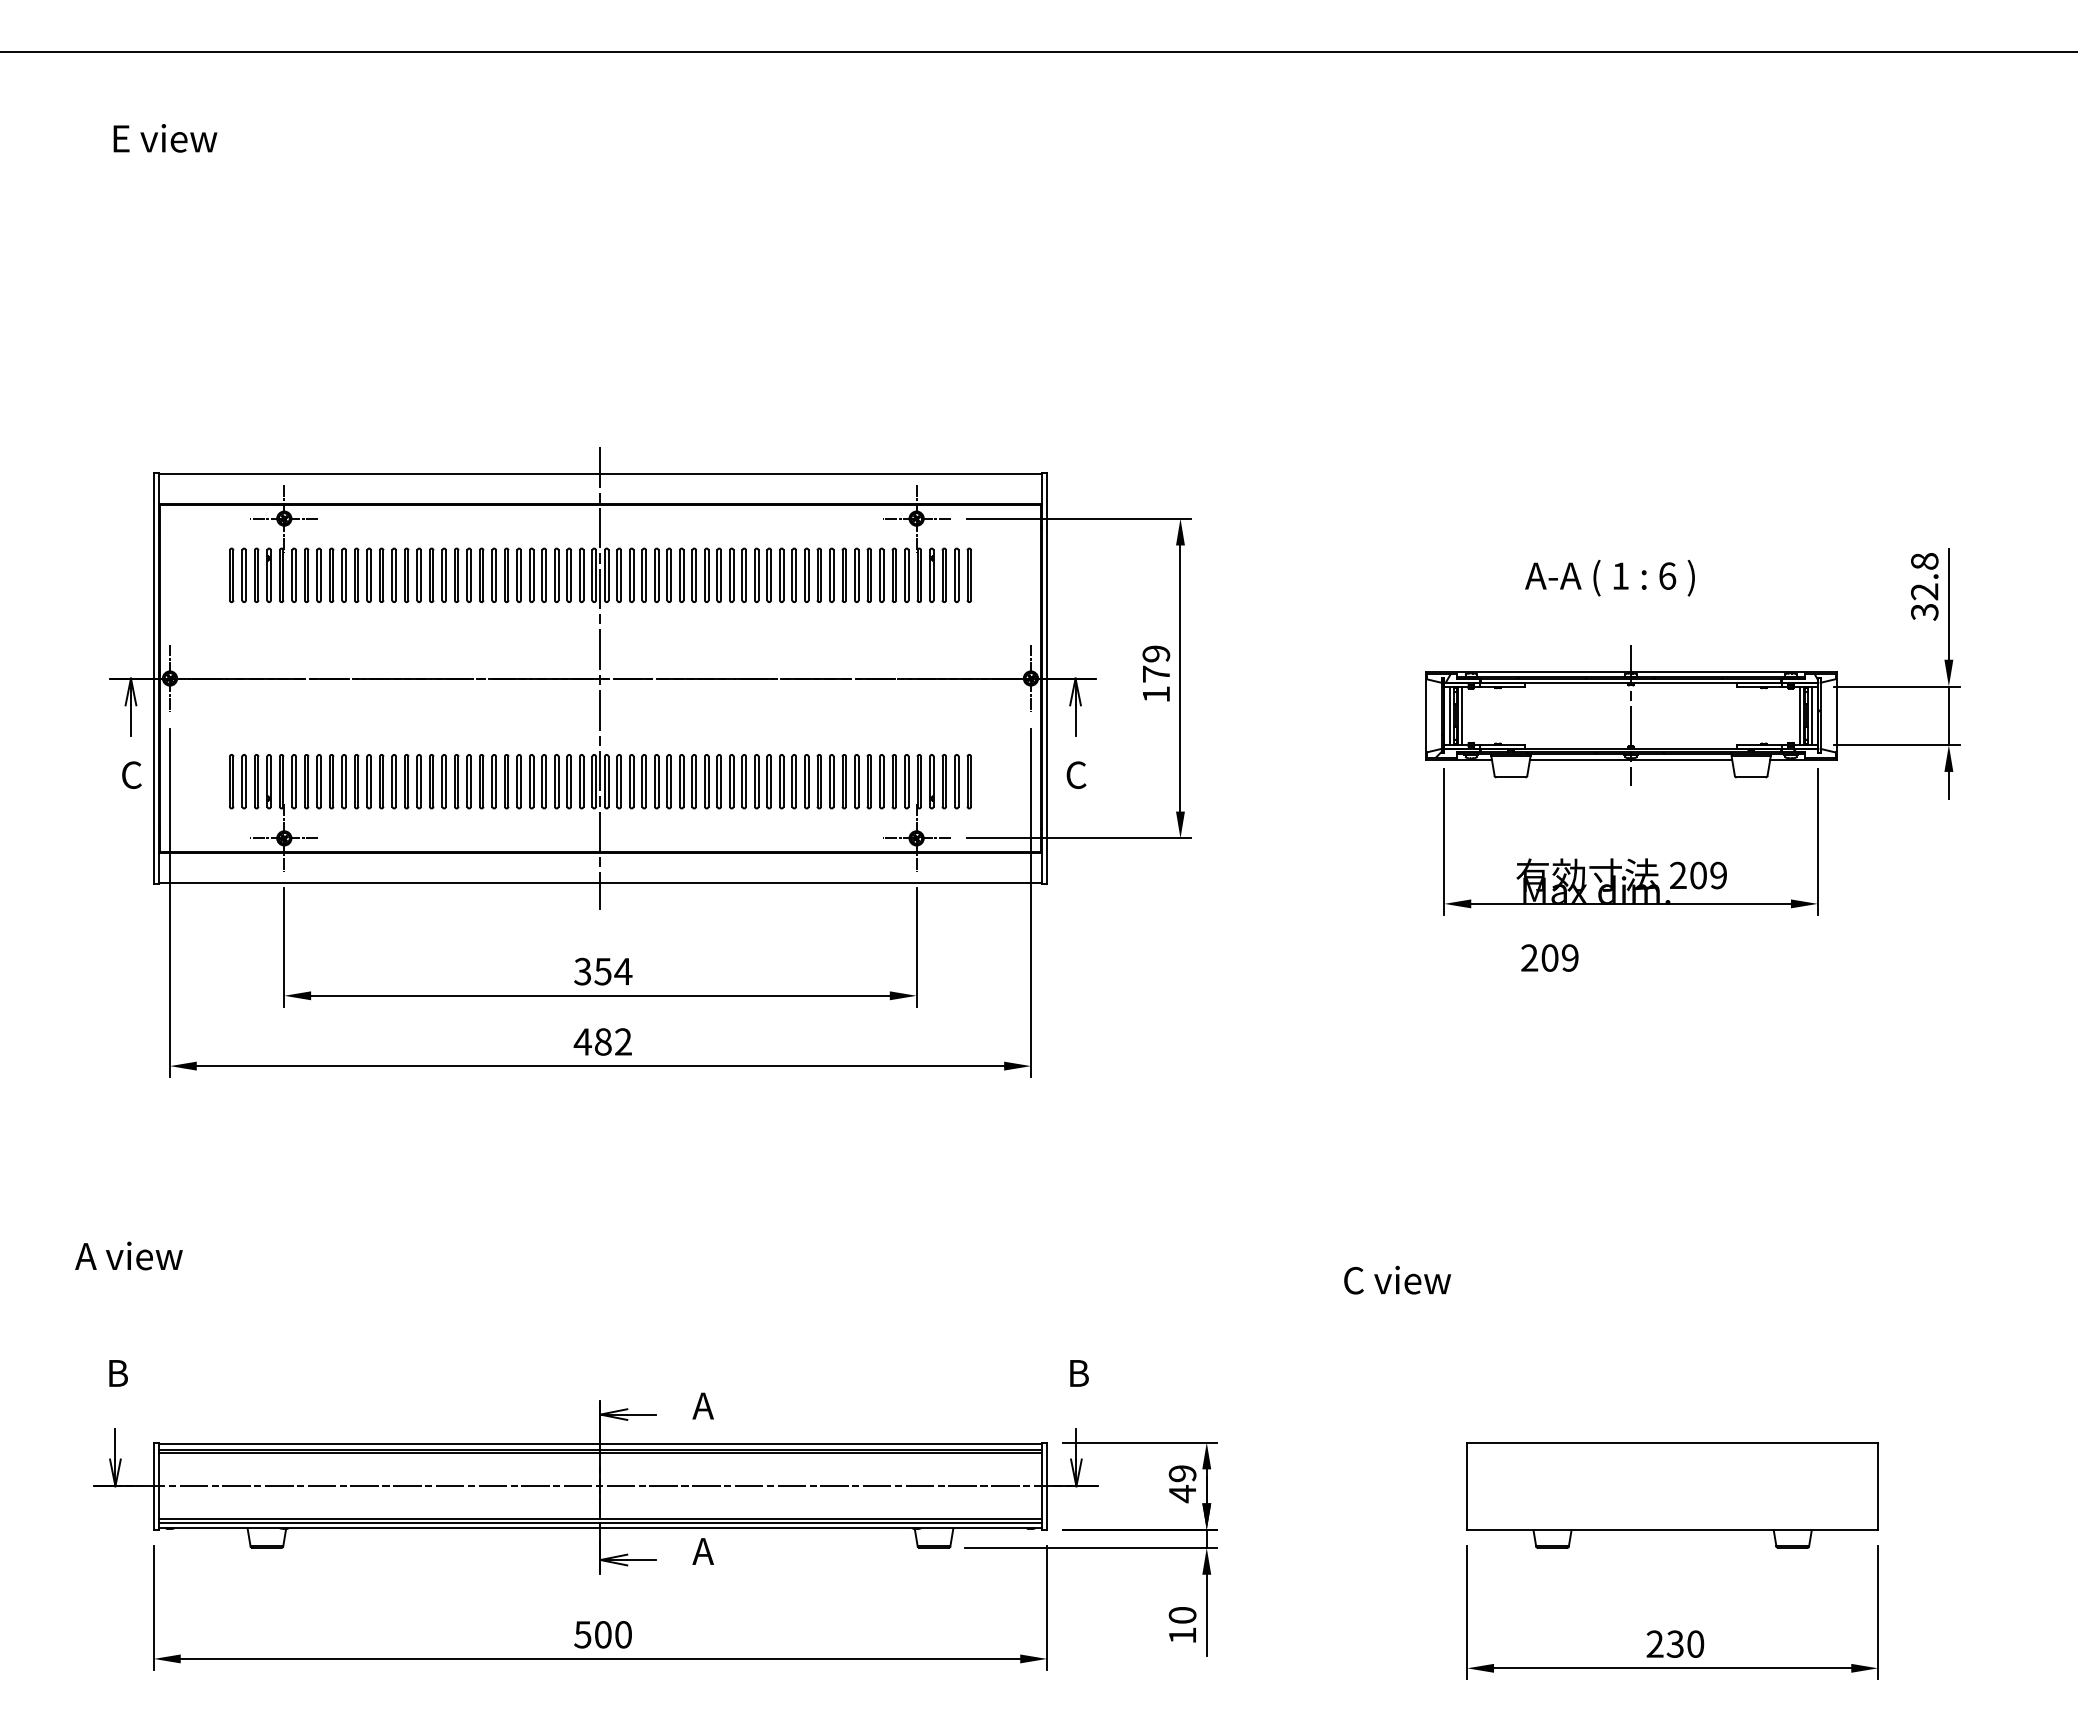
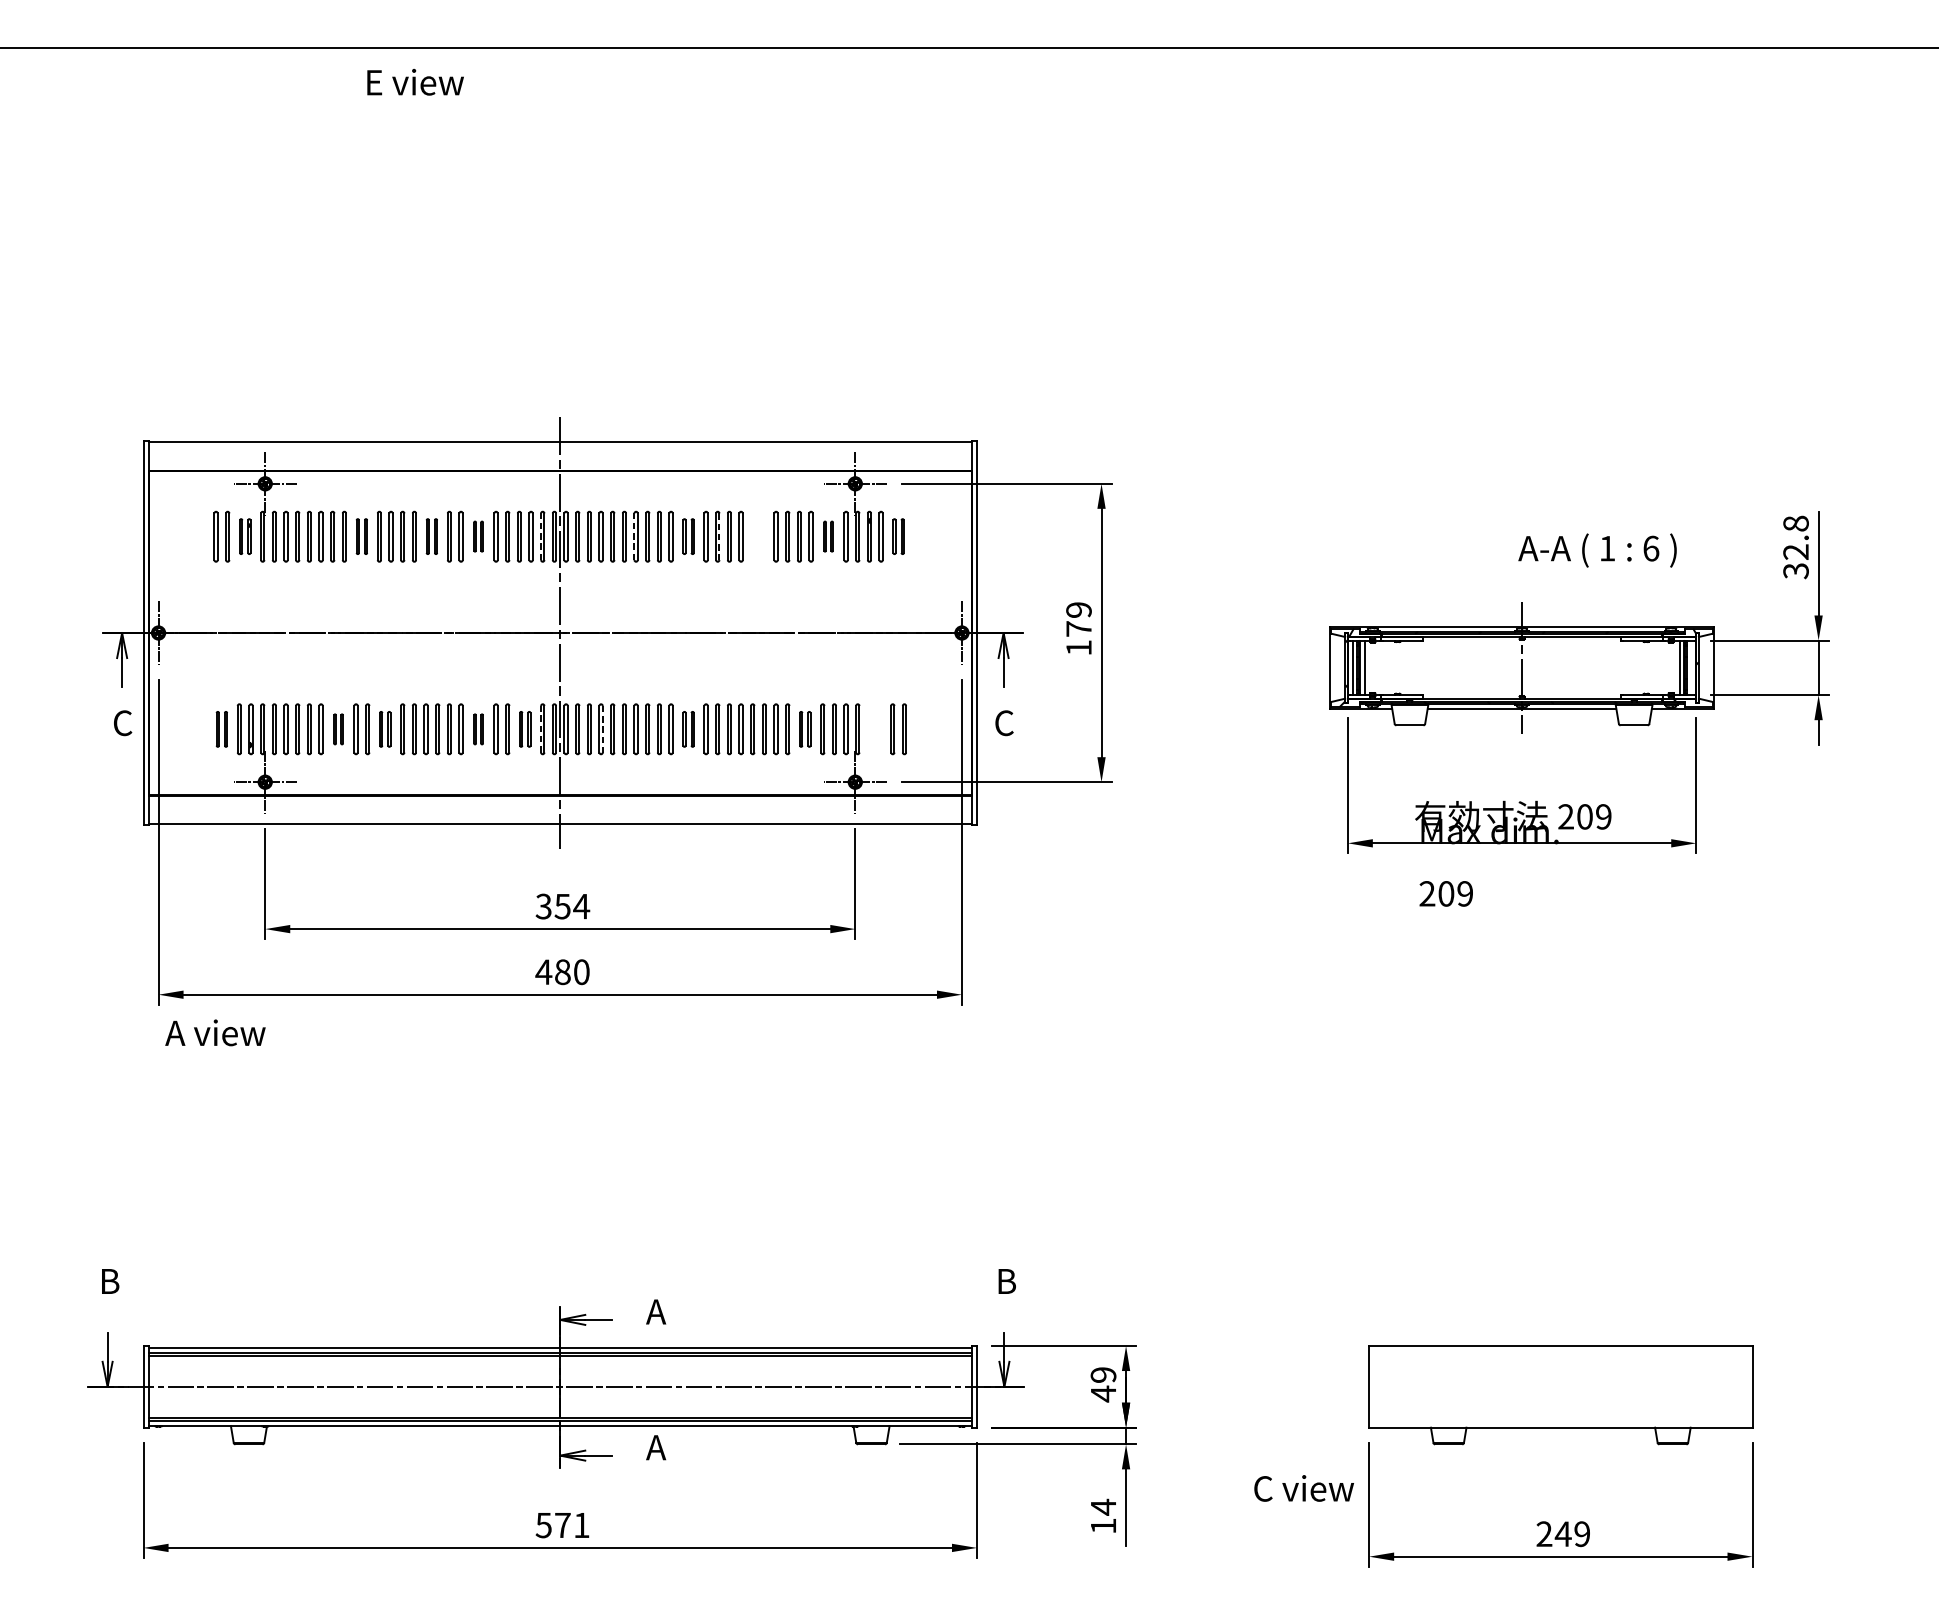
text: (165, 138) -> (415, 82), moved
part: (262, 574) -> (244, 535), size x0.7
part: (387, 574) -> (361, 535), size x0.7
part: (462, 574) -> (431, 535), size x0.7
part: (512, 574) -> (478, 535), size x0.6
line: (579, 574) -> (540, 535), solid -> dashed
line: (679, 574) -> (634, 535), solid -> dashed
part: (737, 574) -> (688, 535), size x0.7
part: (812, 574) -> (758, 535), removed
part: (887, 574) -> (828, 535), size x0.6
part: (962, 574) -> (898, 535), size x0.7
line: (771, 575) -> (719, 536), solid -> dashed
text: (1609, 577) -> (1597, 549), moved
line: (1812, 715) -> (1691, 667), removed
part: (237, 781) -> (221, 729), size x0.7
part: (362, 781) -> (338, 729), size x0.6
part: (412, 781) -> (384, 729), size x0.7
part: (512, 781) -> (478, 729), size x0.6
part: (562, 781) -> (524, 729), size x0.7
line: (579, 781) -> (540, 729), solid -> dashed
part: (737, 781) -> (688, 729), size x0.7
part: (862, 781) -> (804, 729), size x0.7
part: (937, 781) -> (874, 729), removed
line: (646, 782) -> (603, 730), solid -> dashed
text: (623, 1041) -> (581, 971), 482 -> 480
text: (128, 1255) -> (215, 1032), moved
text: (1397, 1279) -> (1304, 1487), moved
text: (1182, 1615) -> (1103, 1507), 10 -> 14
text: (613, 1634) -> (572, 1525), 500 -> 571
text: (1685, 1643) -> (1572, 1533), 230 -> 249

